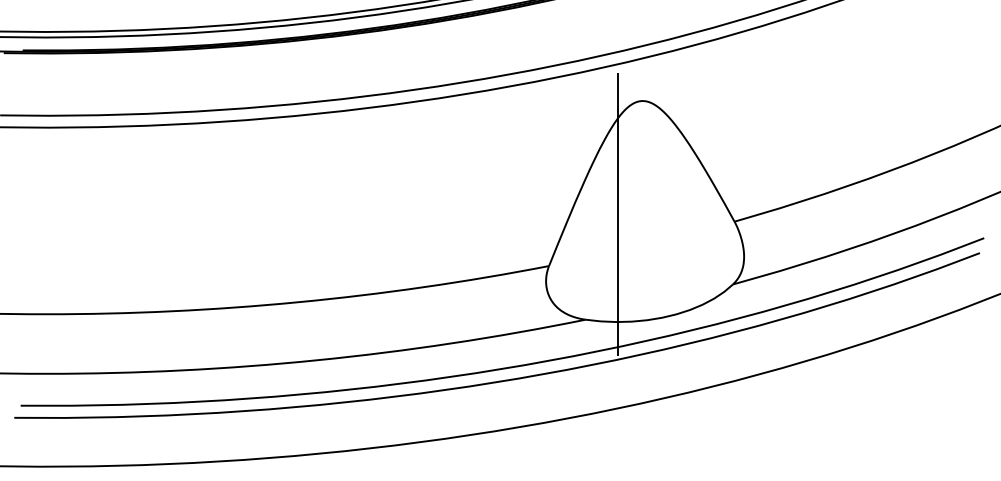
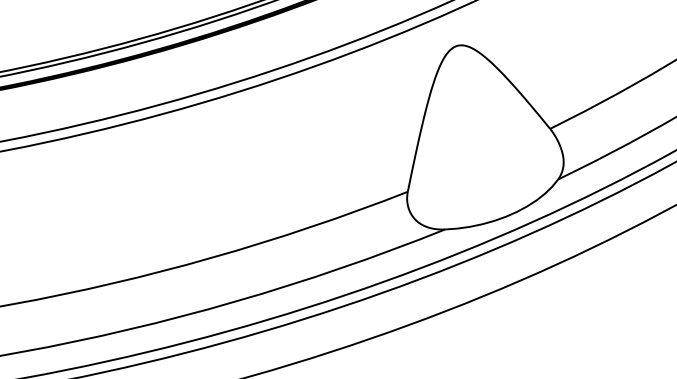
line: (618, 211) -> (455, 137), removed

